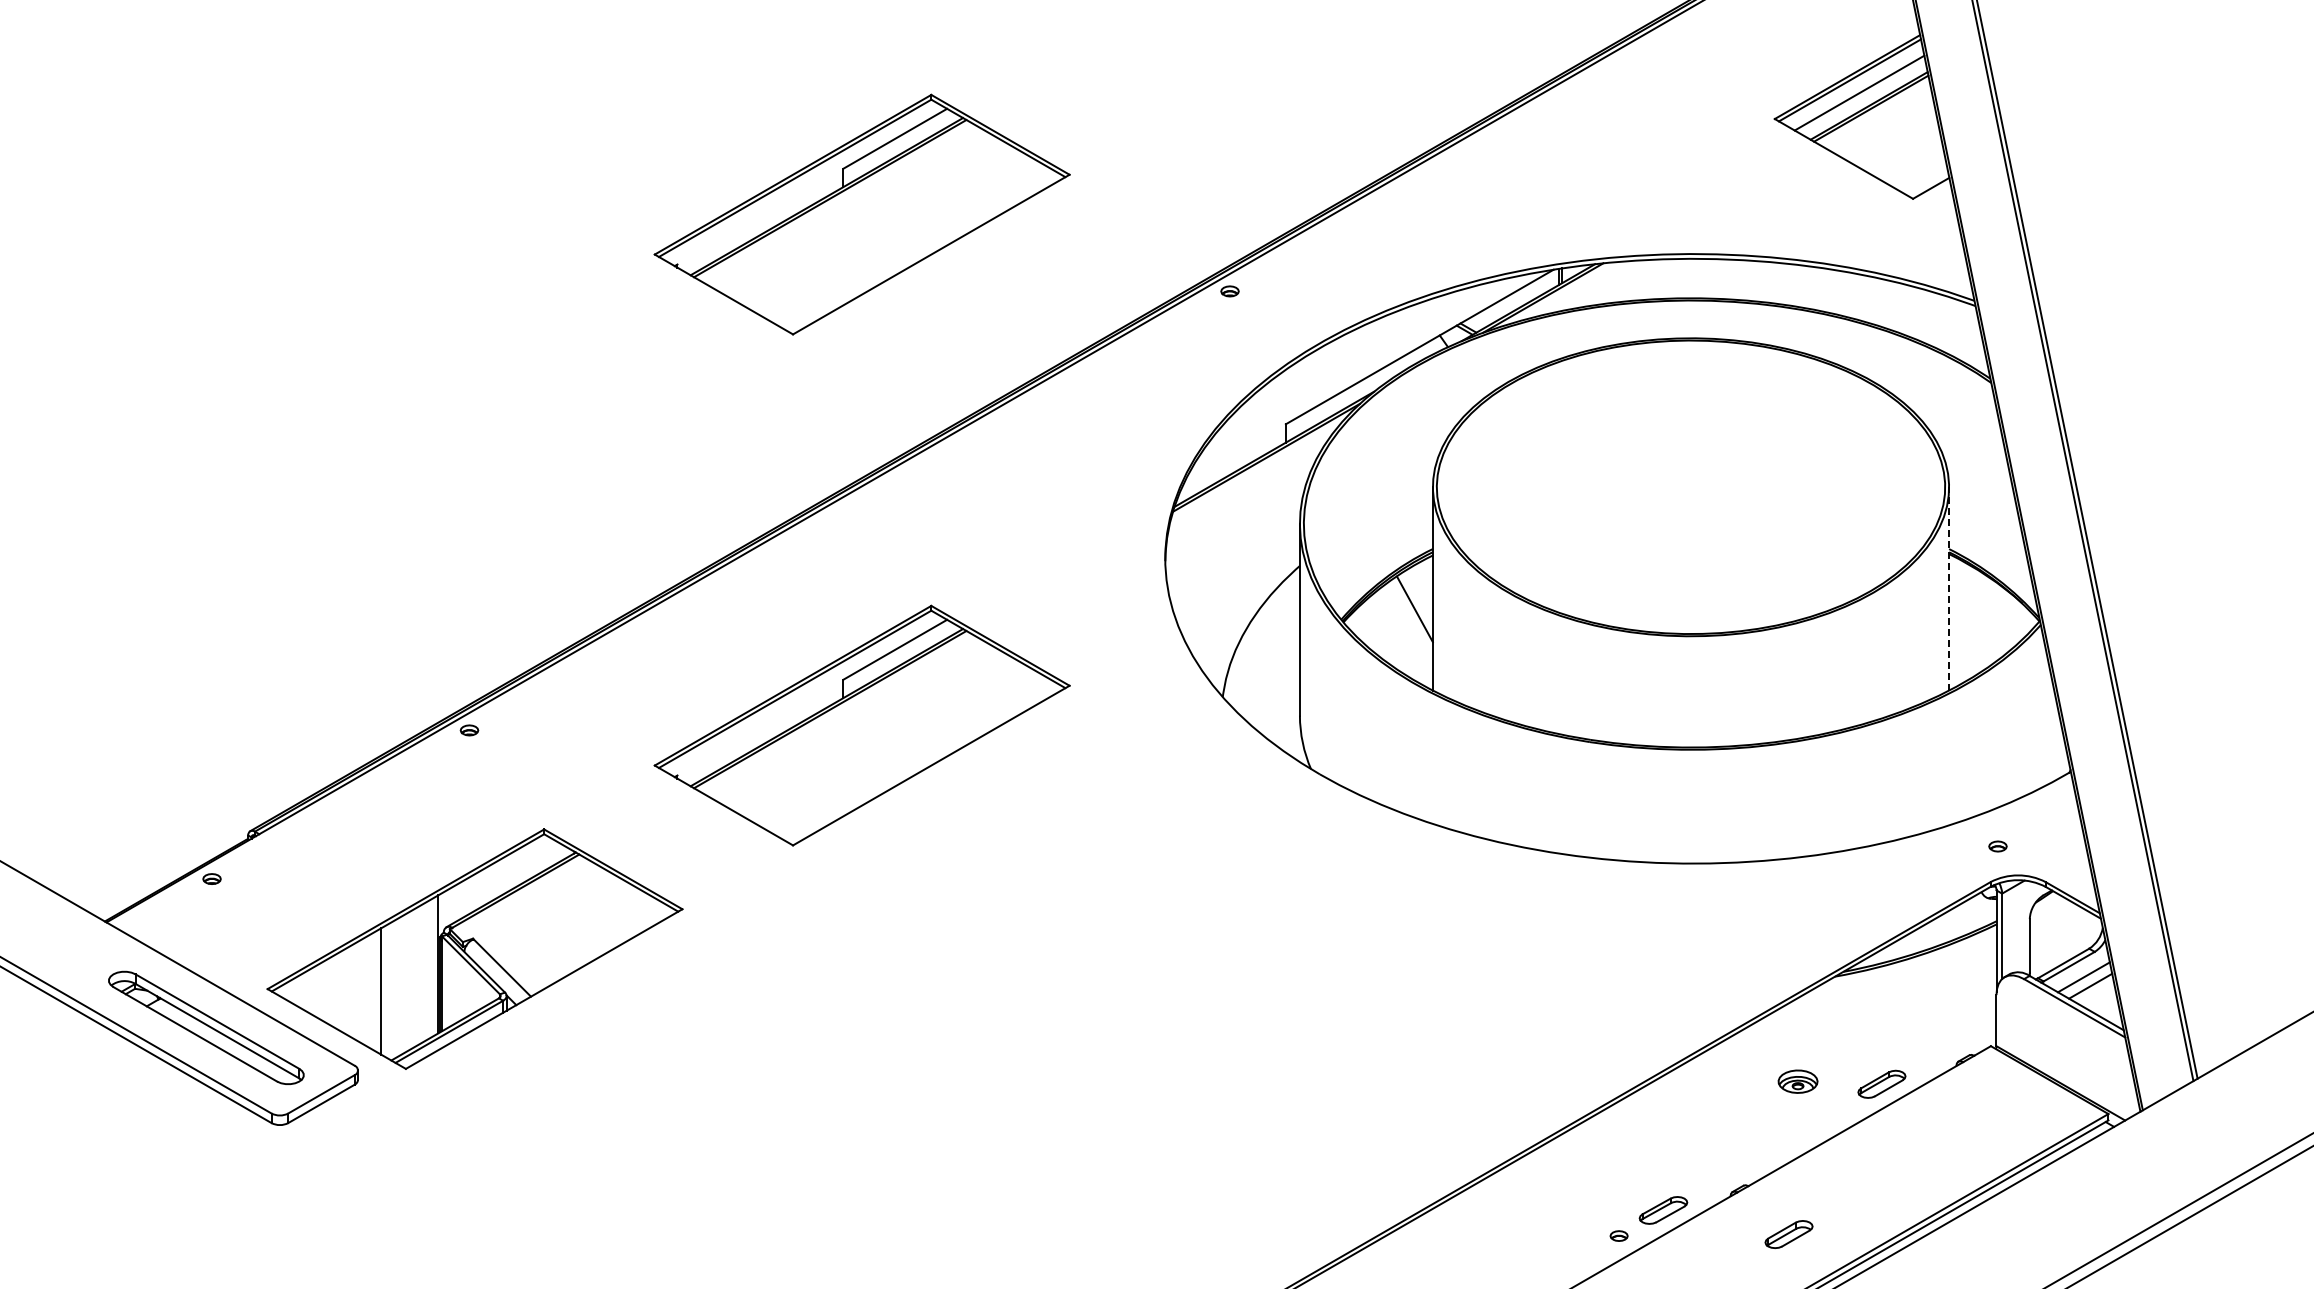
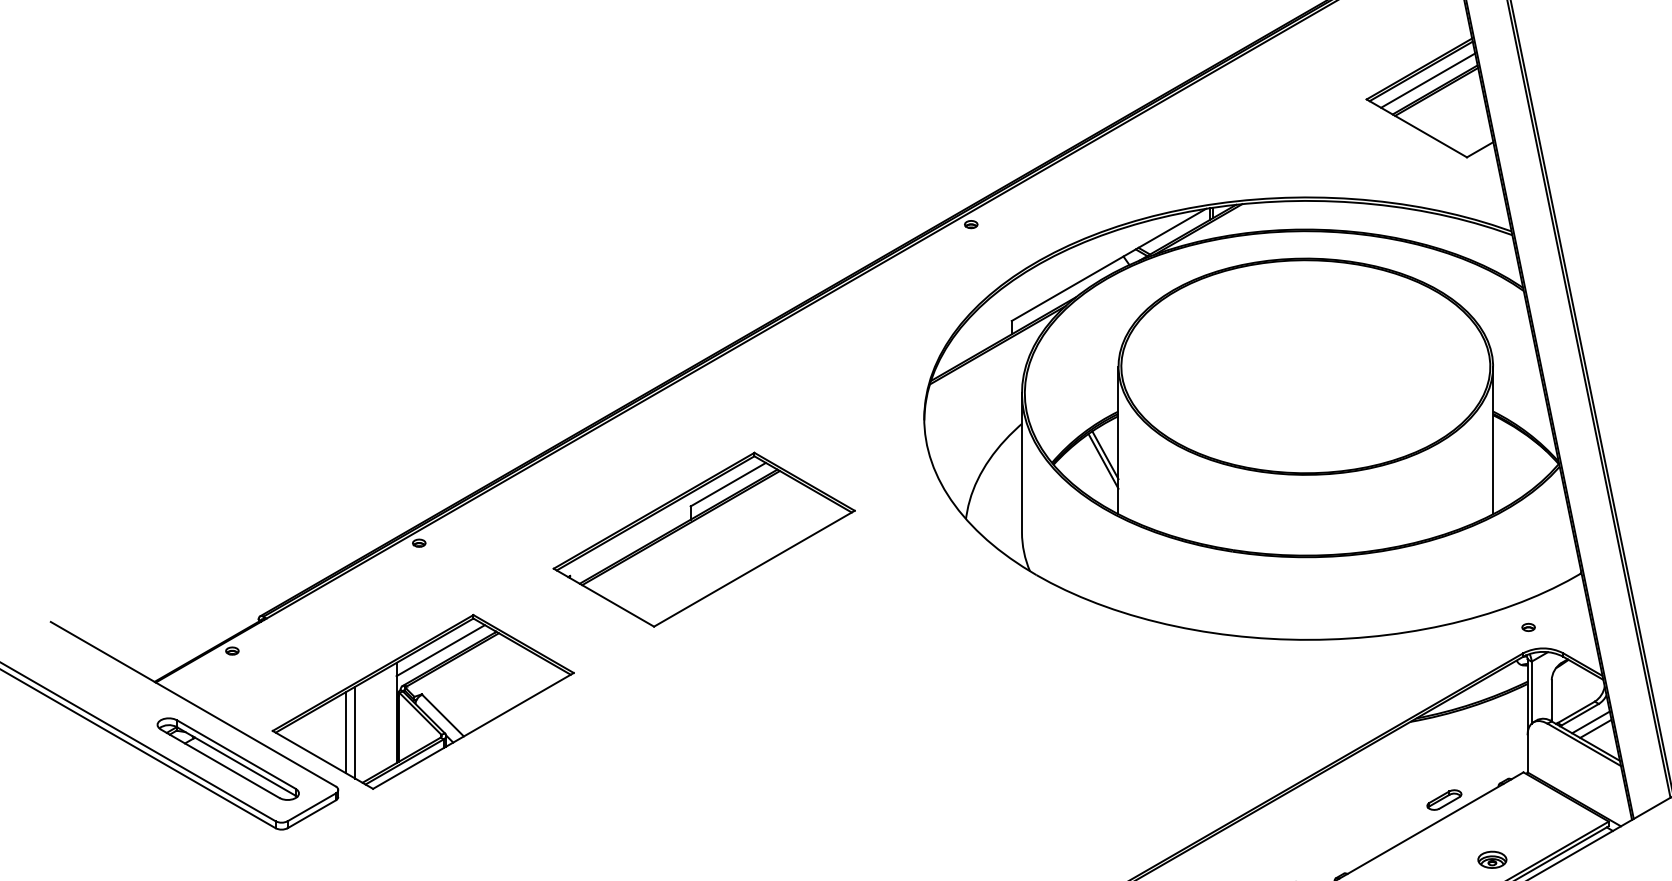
part: (861, 214) -> (703, 168), removed
line: (1949, 588) -> (1493, 440), dashed -> solid
line: (1411, 617) -> (1102, 461), added
line: (498, 878) -> (440, 650), added
line: (368, 991) -> (345, 732), added
part: (1797, 1081) -> (1491, 859), moved

